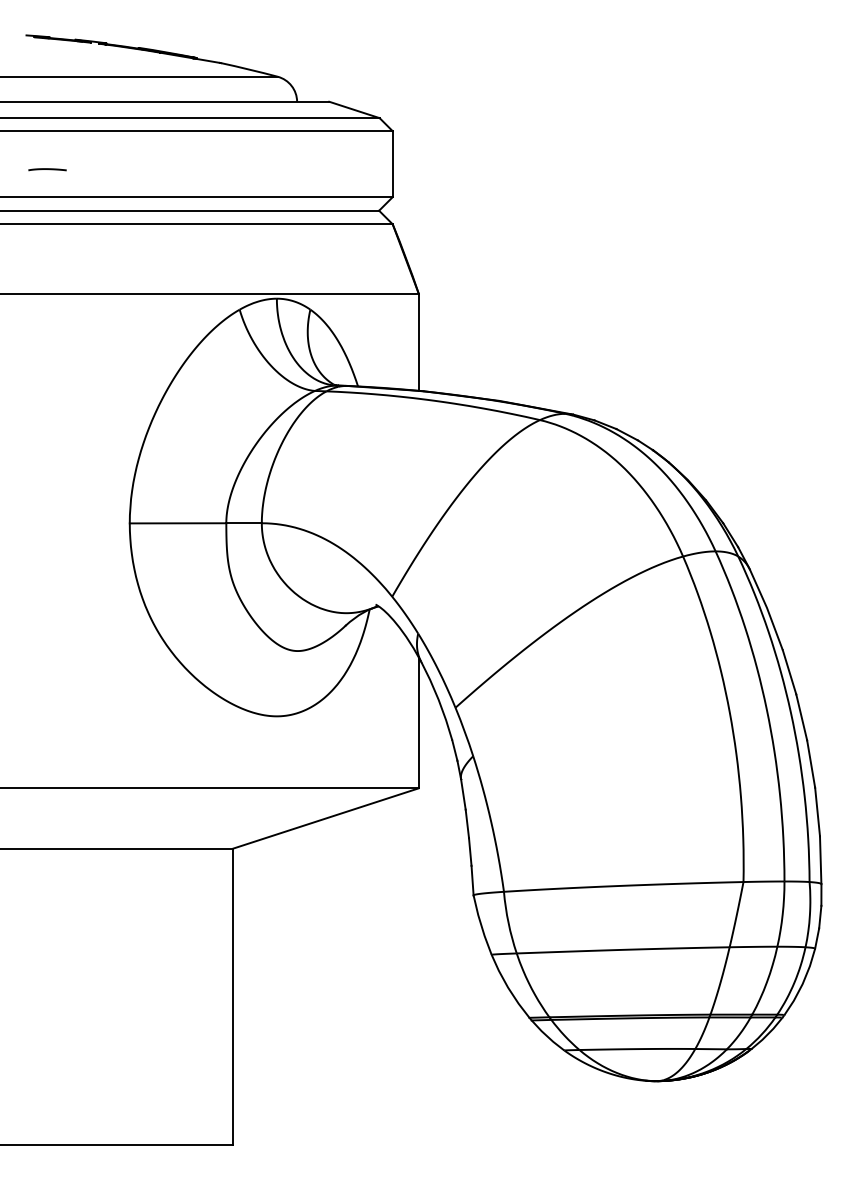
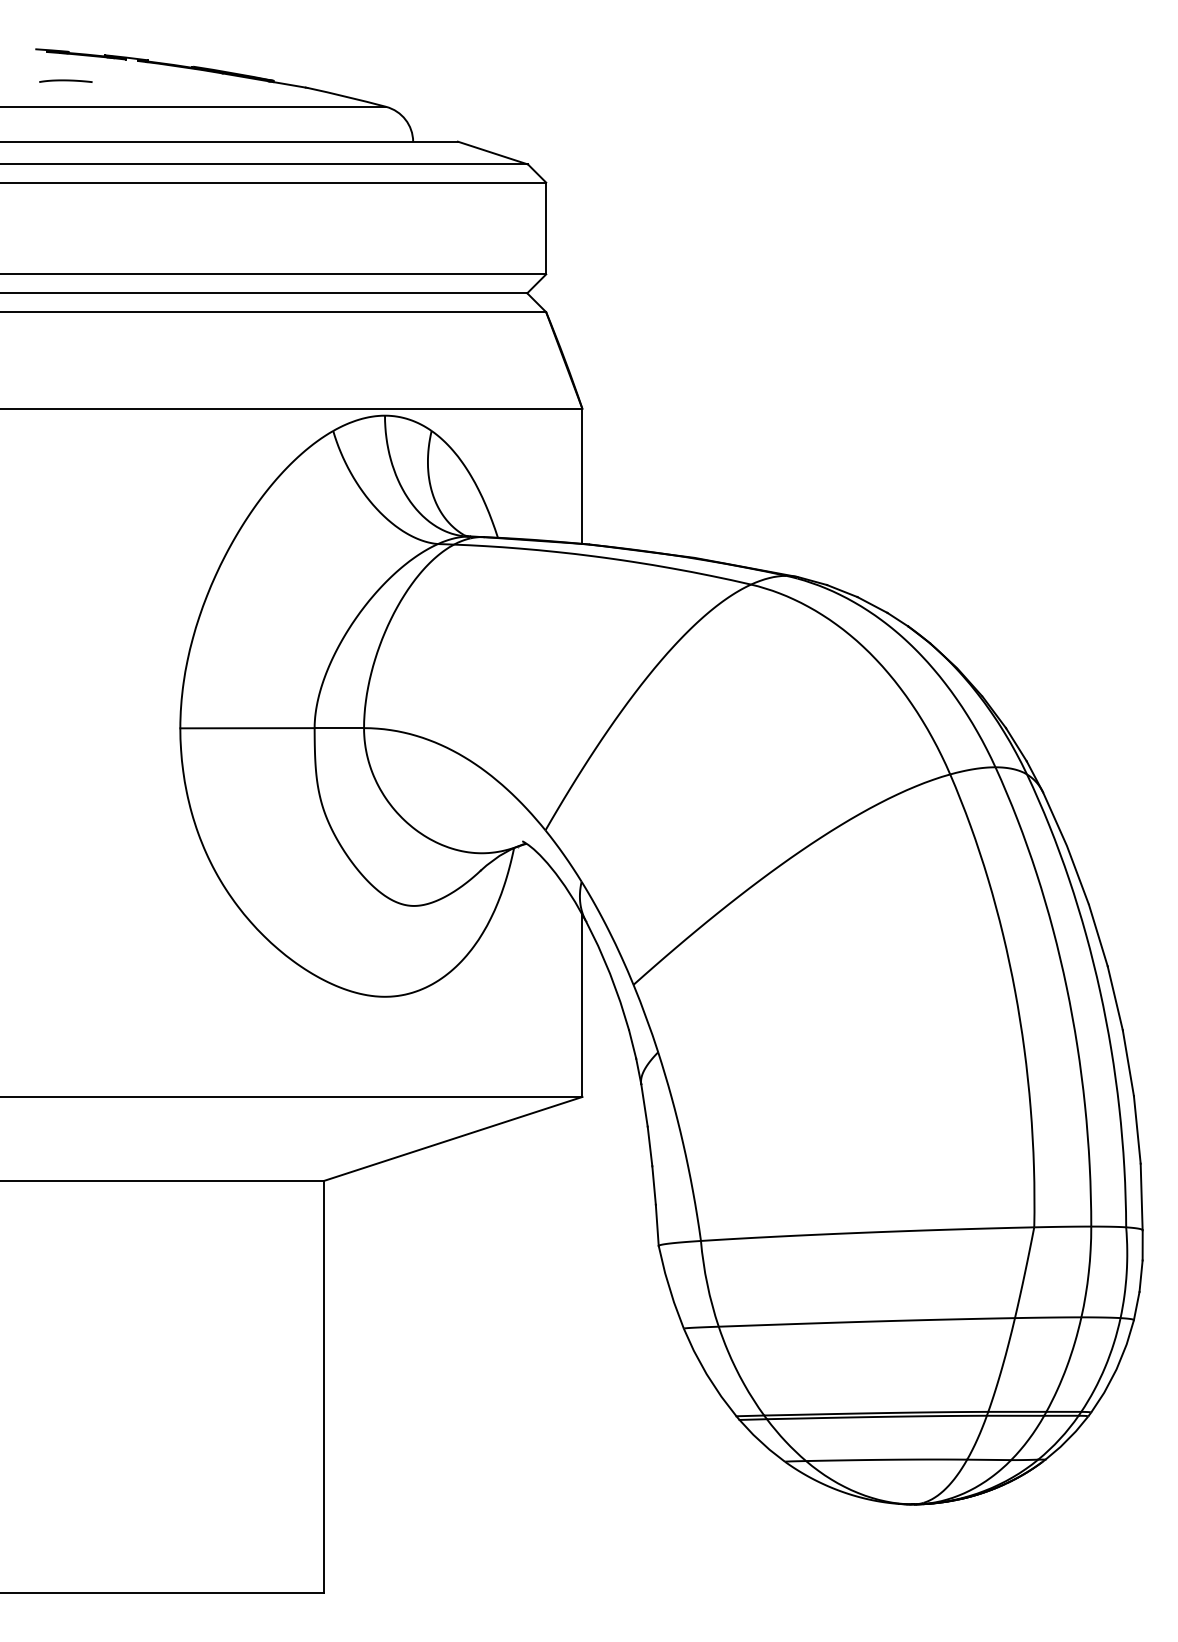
line: (47, 169) -> (65, 80), moved

